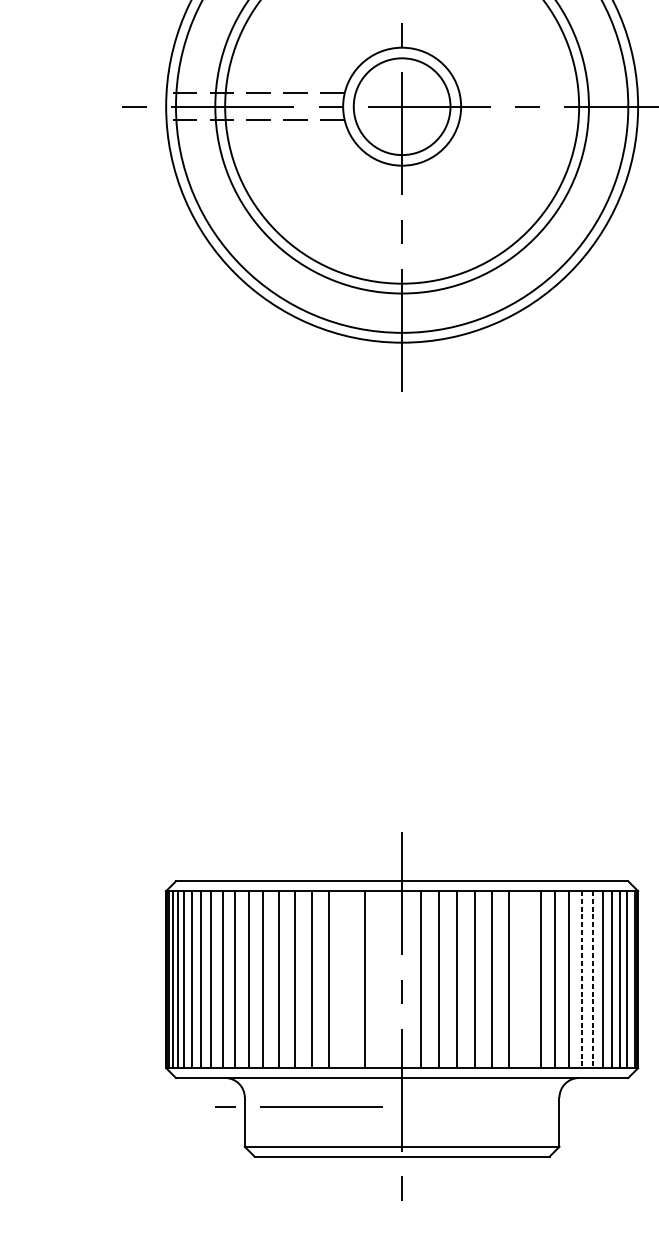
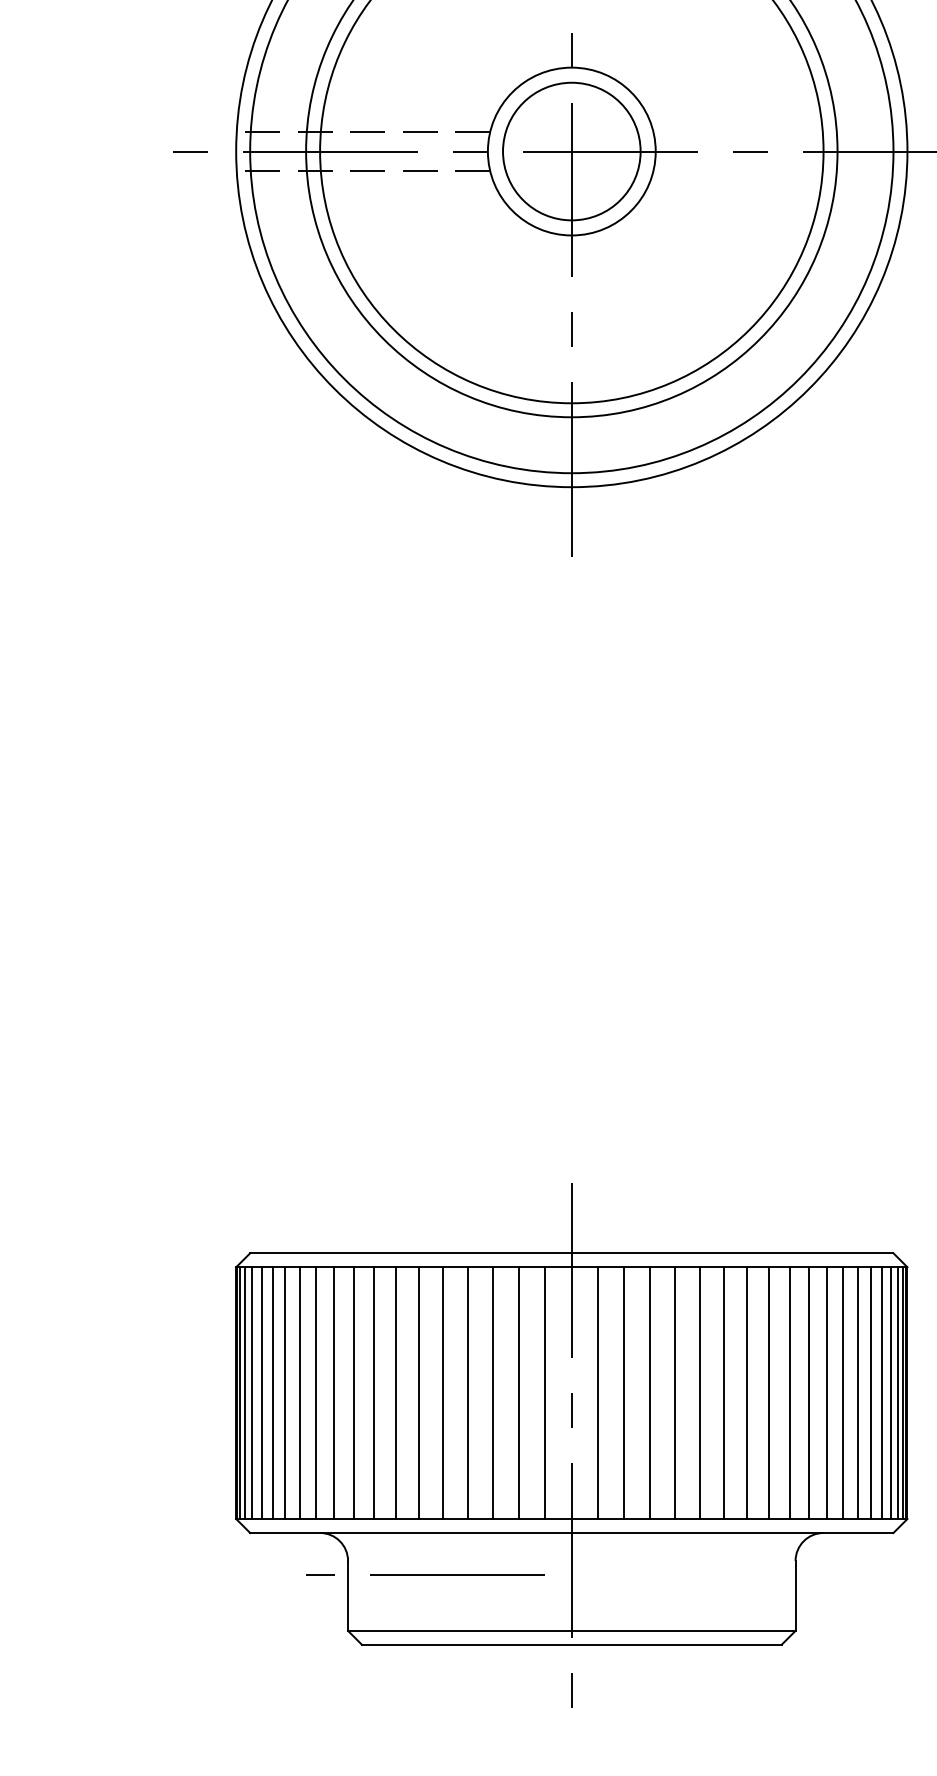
line: (347, 979) -> (493, 1393), added
line: (383, 979) -> (545, 1393), added
line: (525, 979) -> (747, 1393), added
line: (581, 979) -> (826, 1393), dashed -> solid
line: (593, 979) -> (843, 1393), dashed -> solid
line: (631, 979) -> (897, 1393), added

